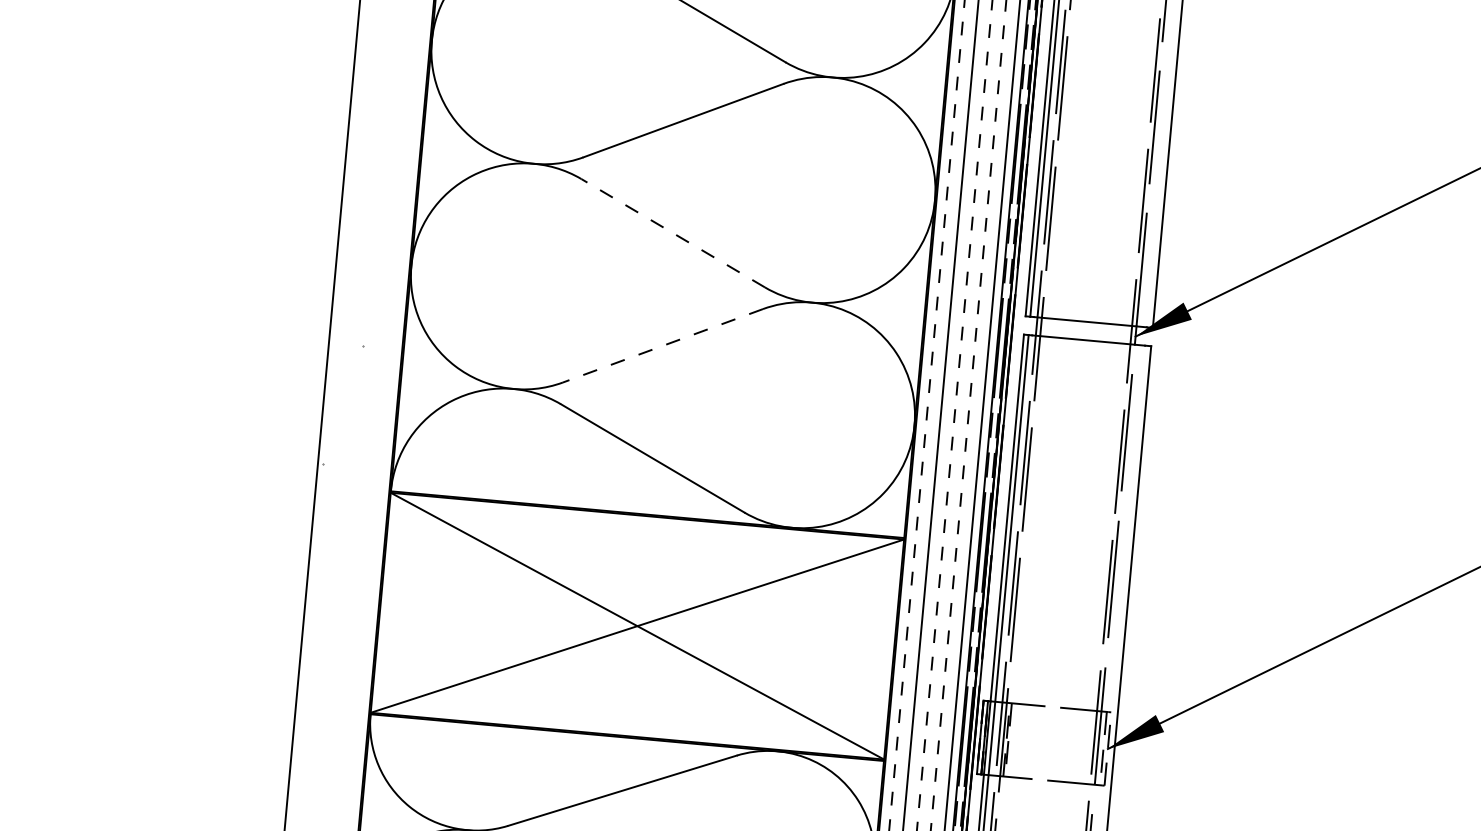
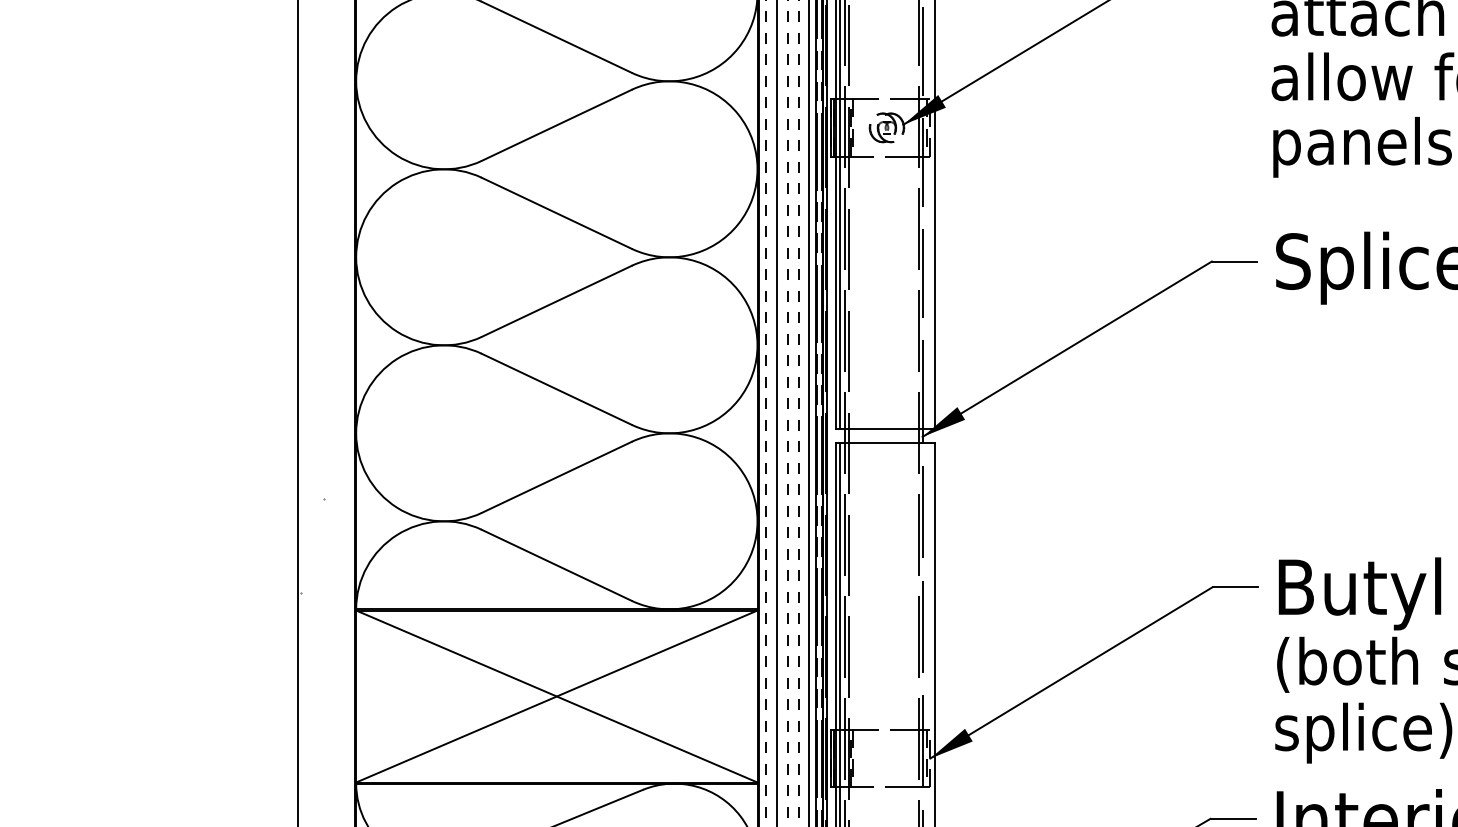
line: (672, 233) -> (556, 389), dashed -> solid
line: (662, 345) -> (556, 477), dashed -> solid

